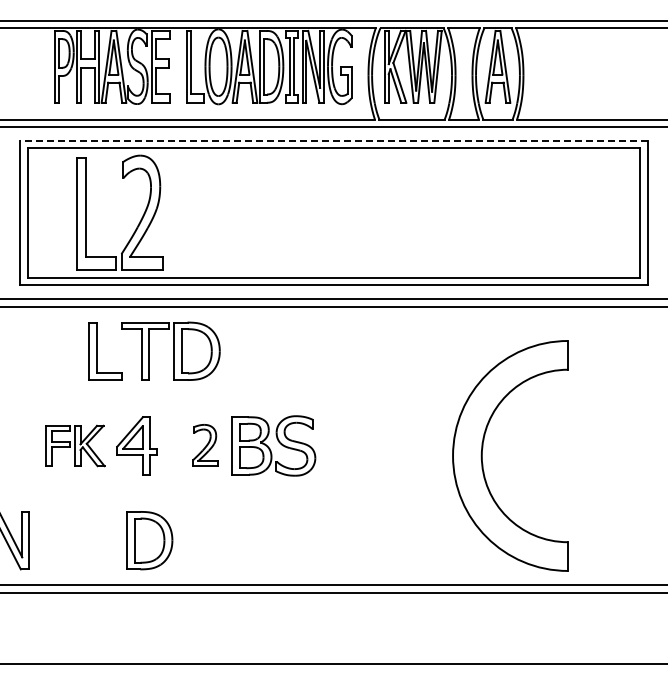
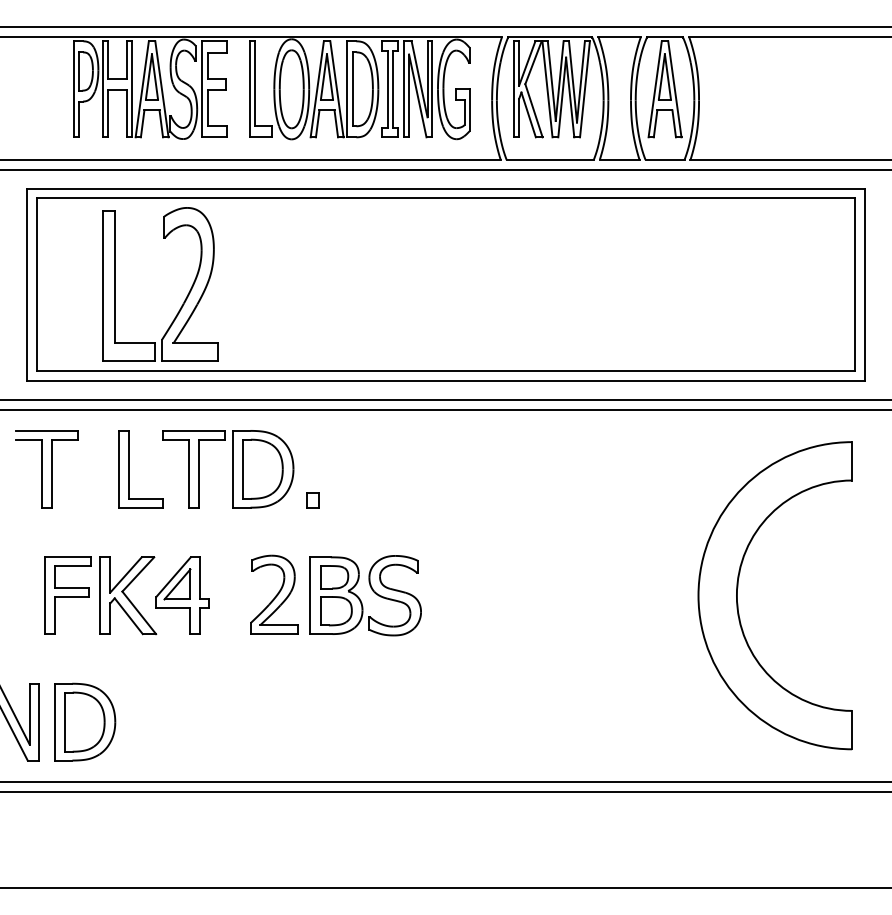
line: (333, 141) -> (445, 189), dashed -> solid
part: (34, 351) -> (45, 469), added
part: (234, 374) -> (313, 500), added
part: (75, 445) -> (100, 595), size x1.43
part: (205, 445) -> (274, 595), size x1.43
part: (483, 448) -> (739, 585), moved
part: (149, 540) -> (84, 721), moved

